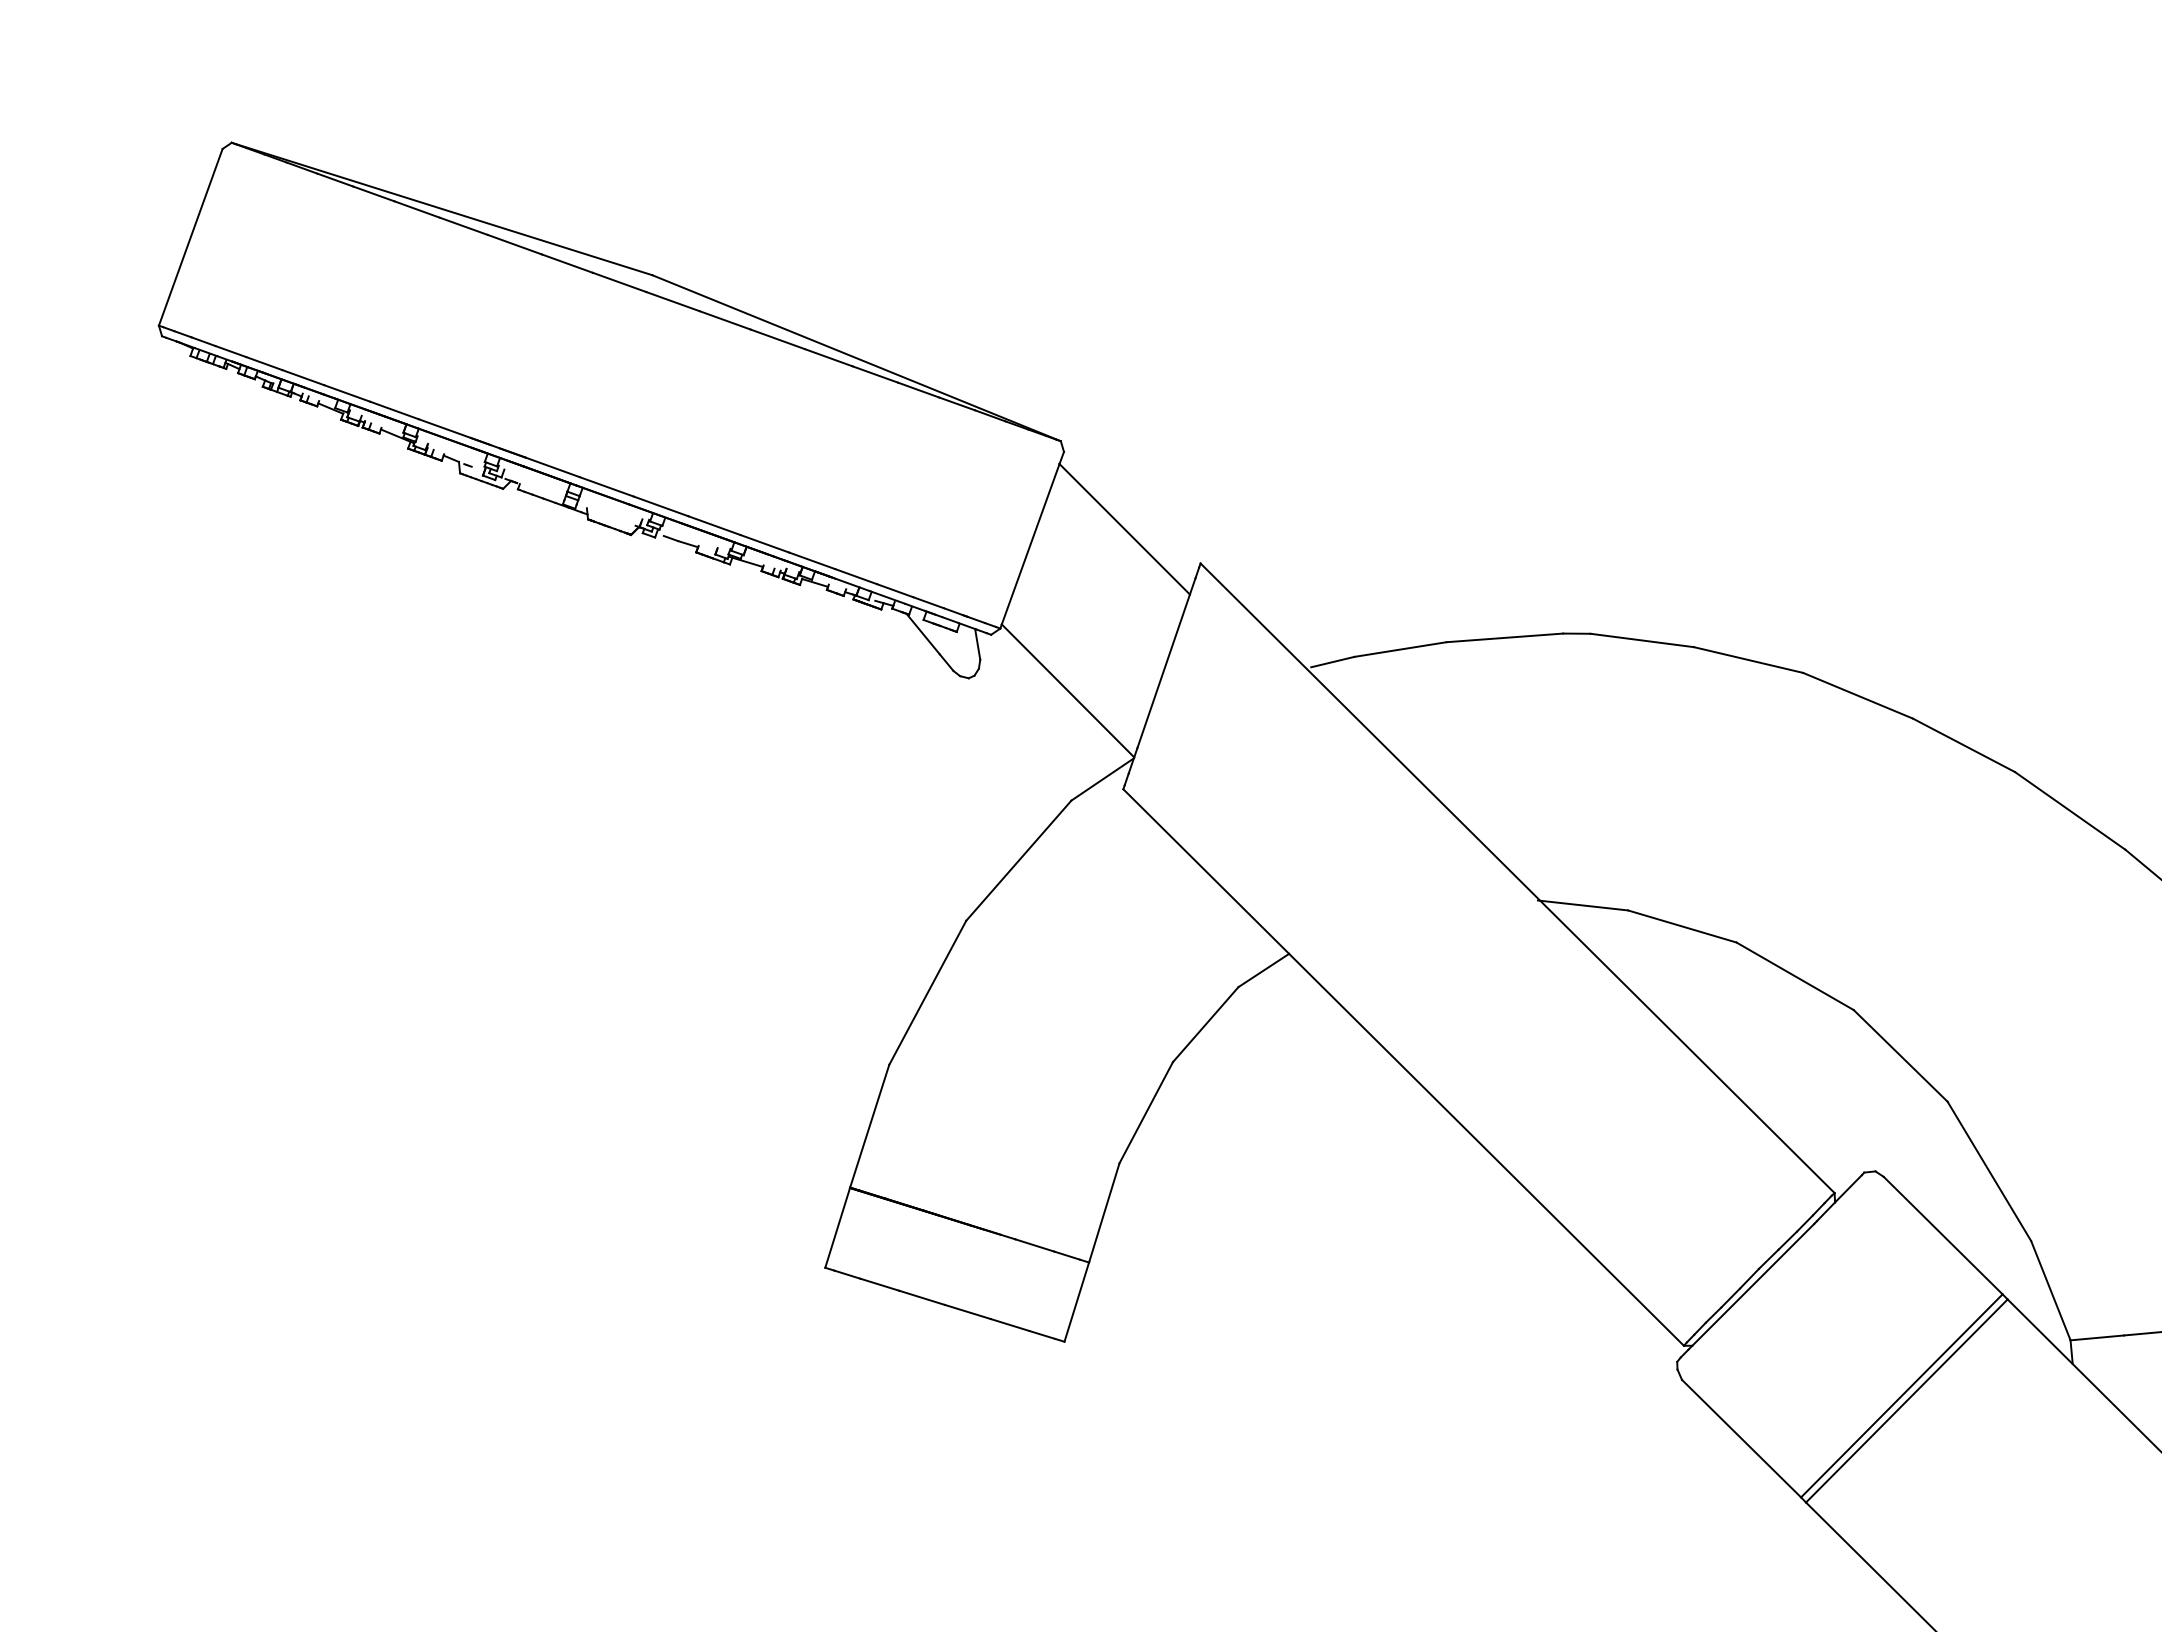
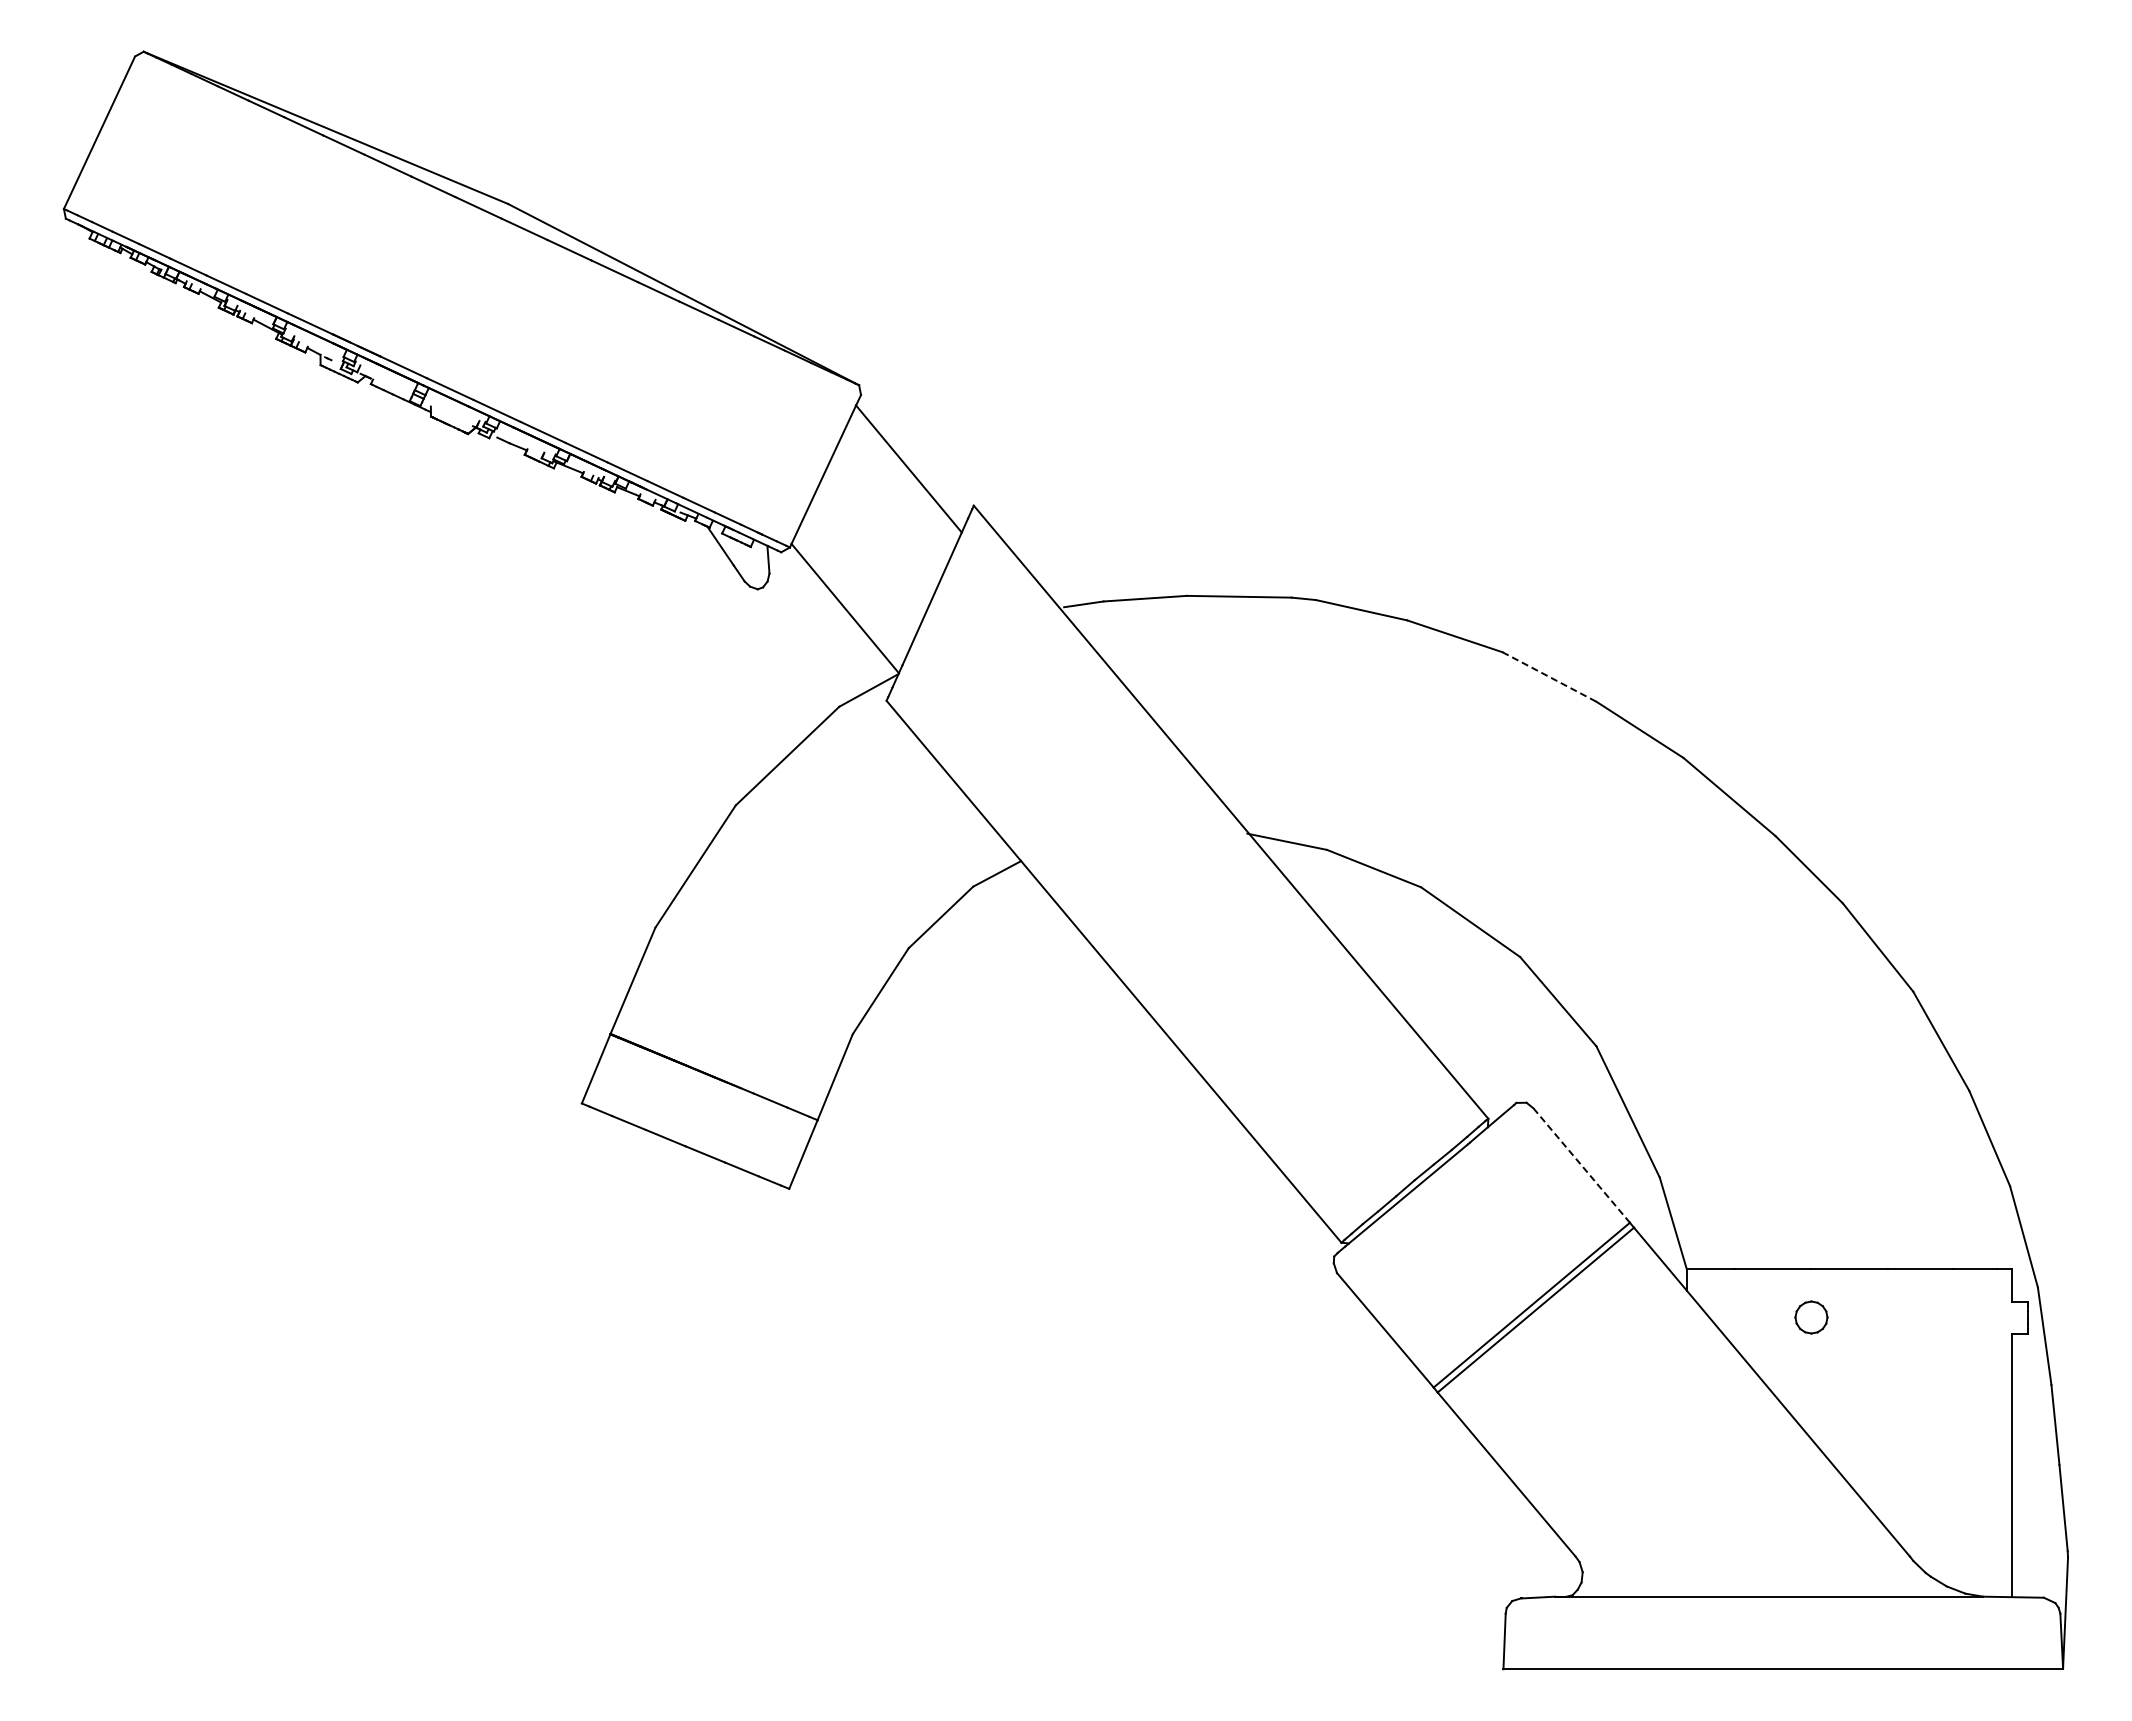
line: (1857, 696) -> (1549, 677), solid -> dashed
line: (1942, 1235) -> (1581, 1165), solid -> dashed

